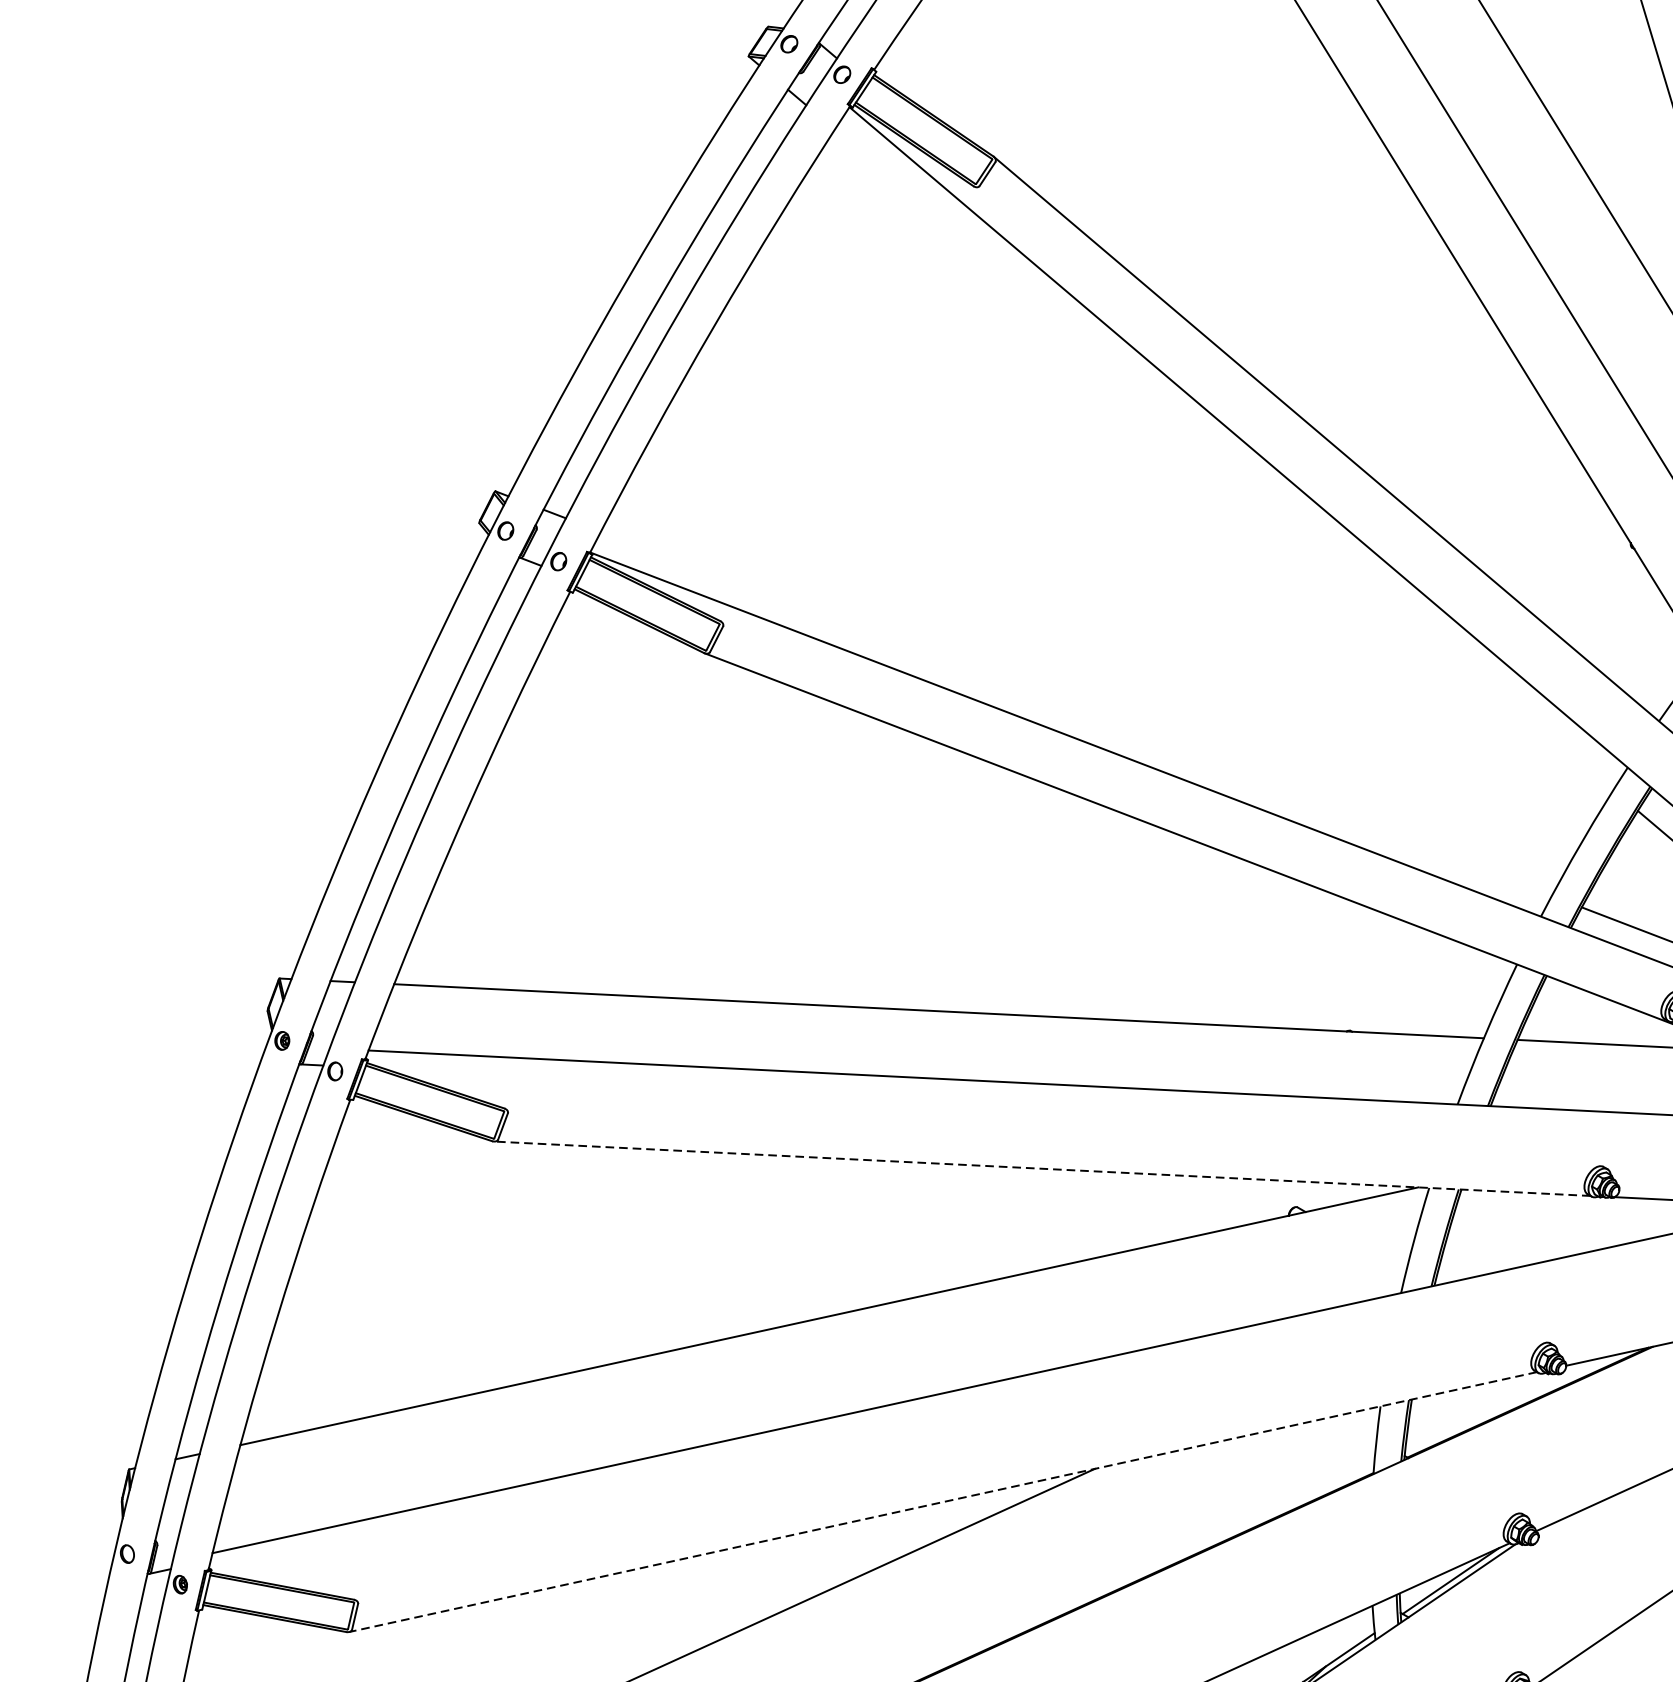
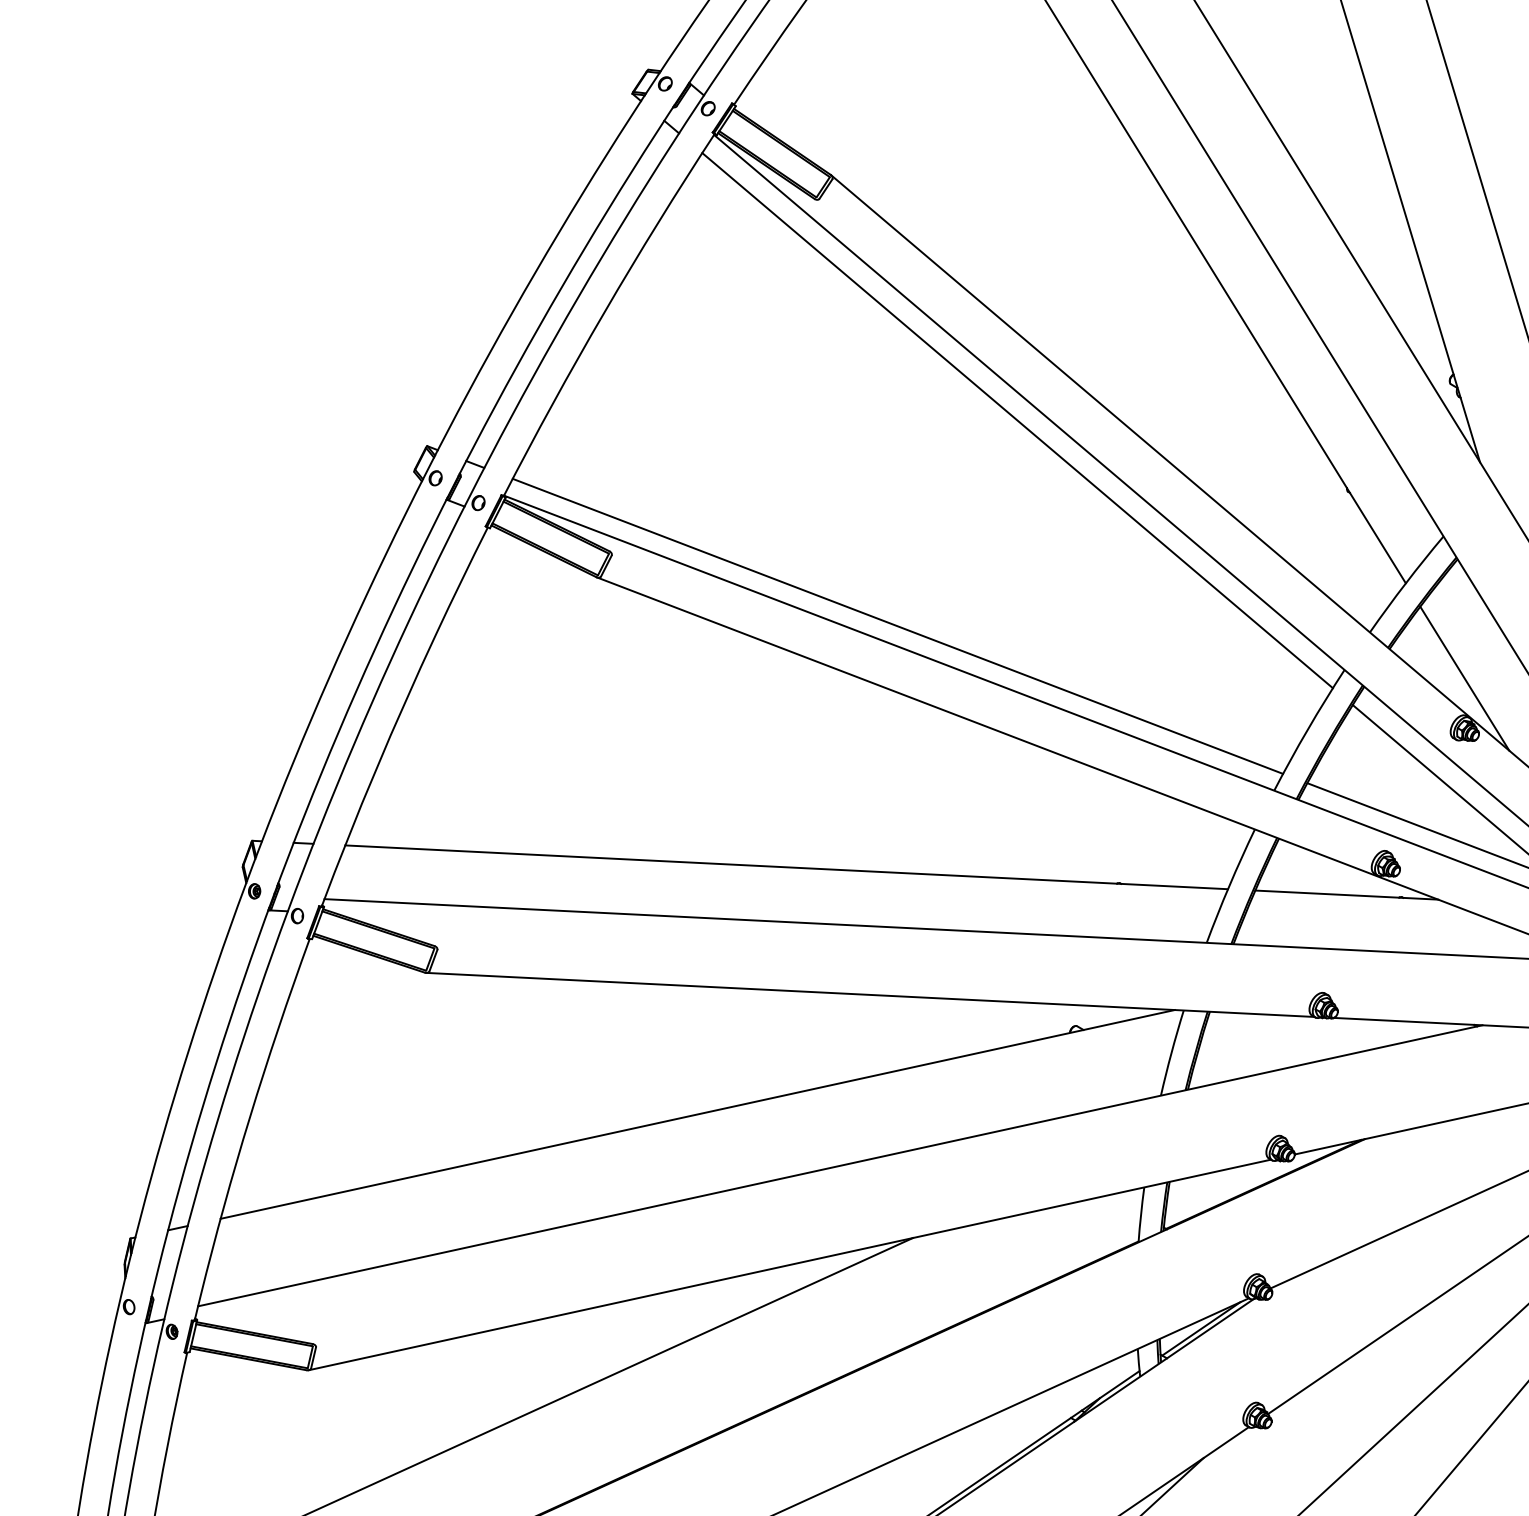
line: (1224, 459) -> (1017, 420), added
line: (1075, 712) -> (897, 625), added
line: (1042, 1168) -> (870, 994), dashed -> solid
line: (942, 1502) -> (789, 1265), dashed -> solid

